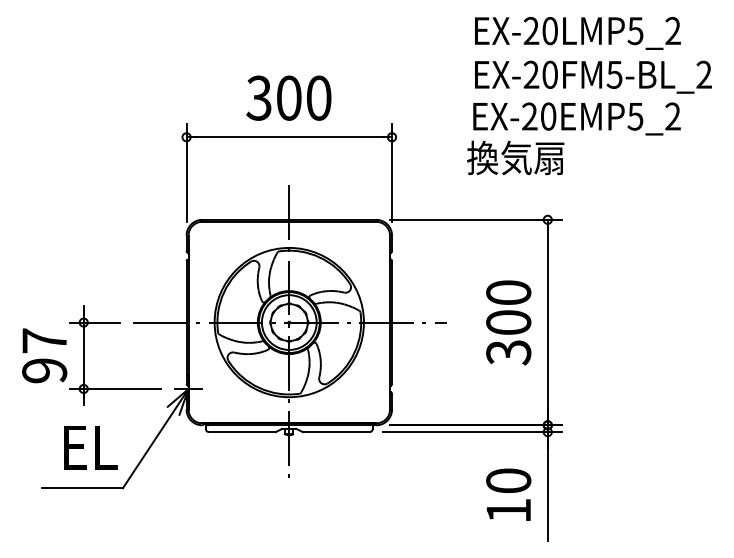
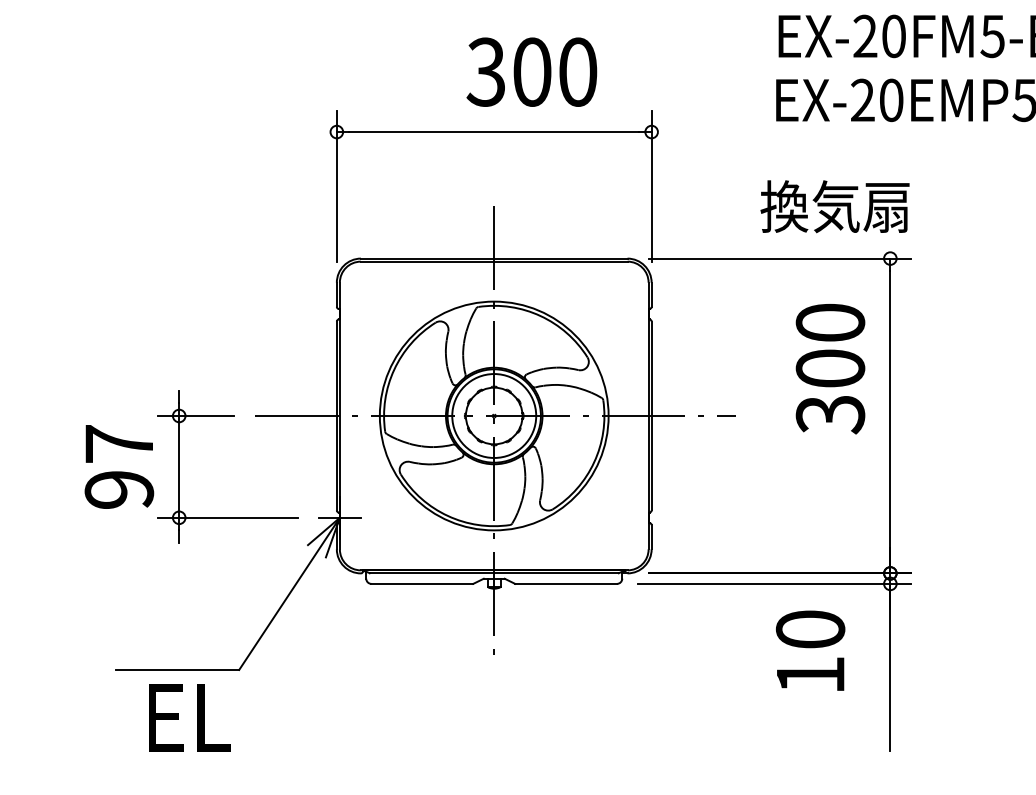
text: (288, 97) -> (531, 71), moved
text: (515, 157) -> (834, 205), moved
text: (508, 322) -> (830, 368), moved
text: (90, 447) -> (189, 717), moved
text: (508, 494) -> (810, 650), moved

